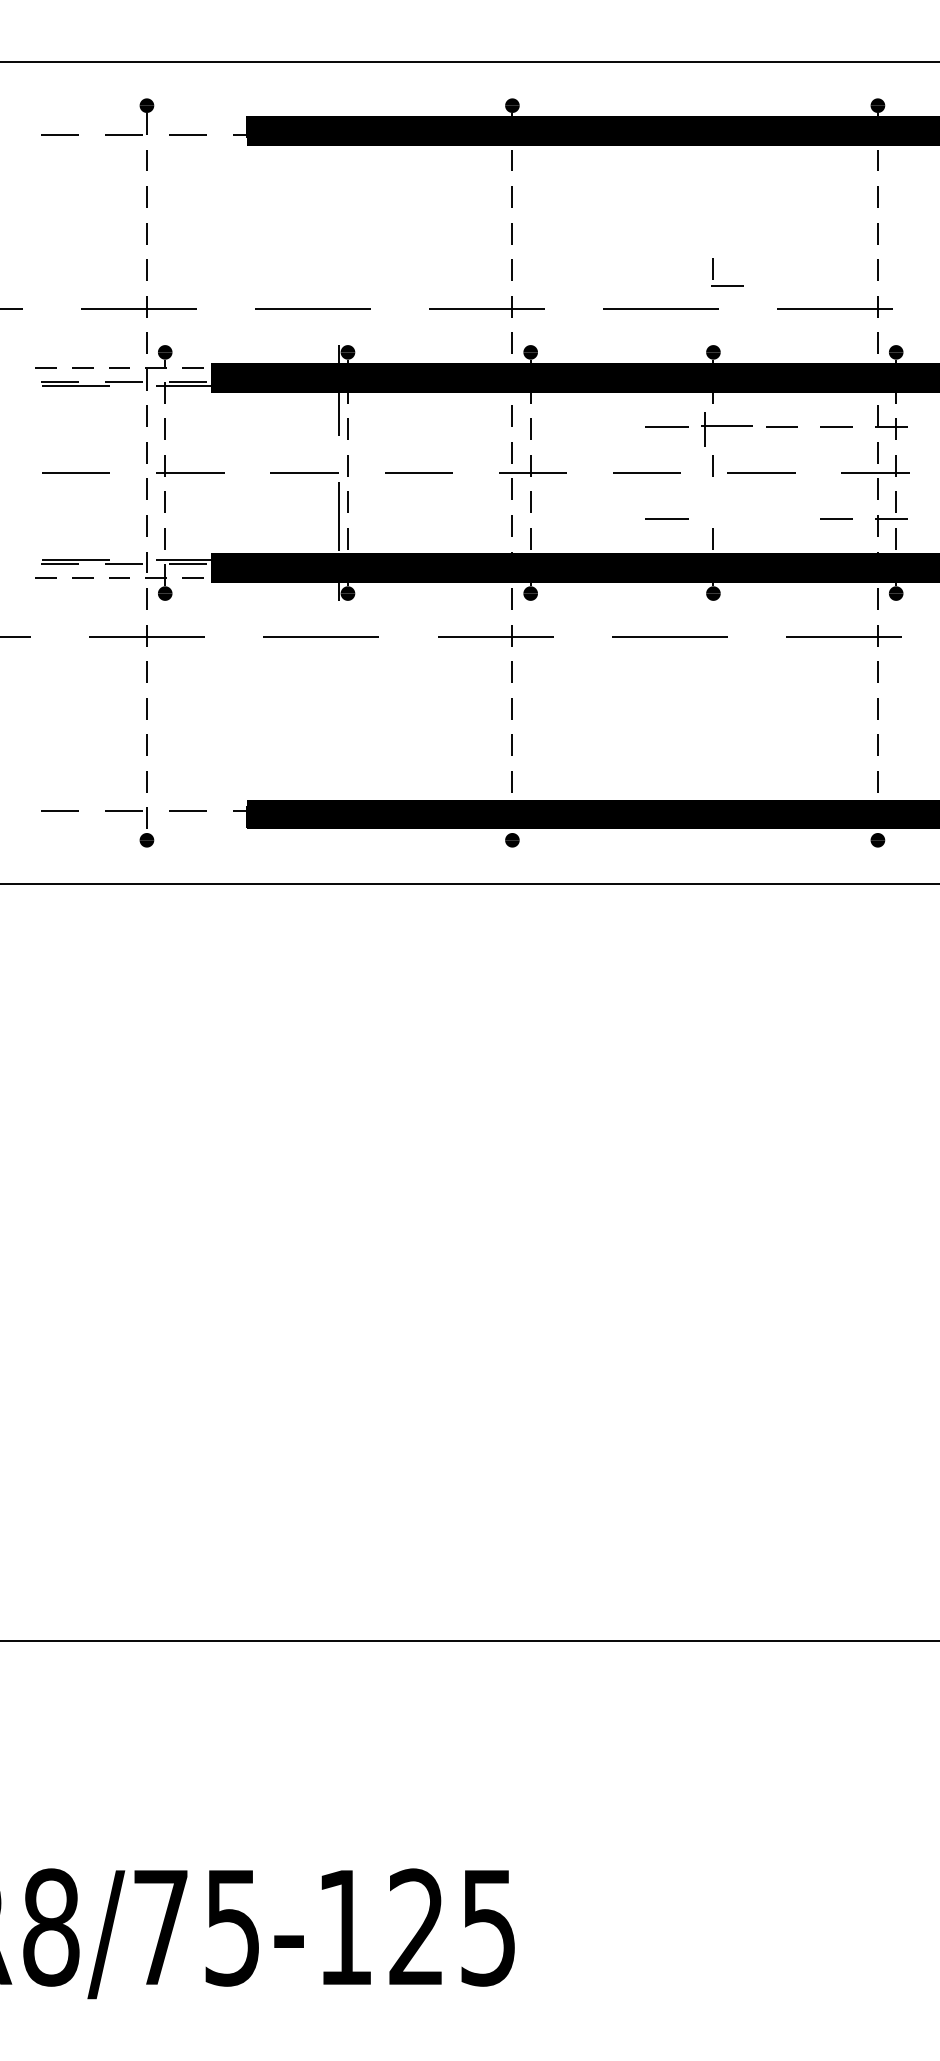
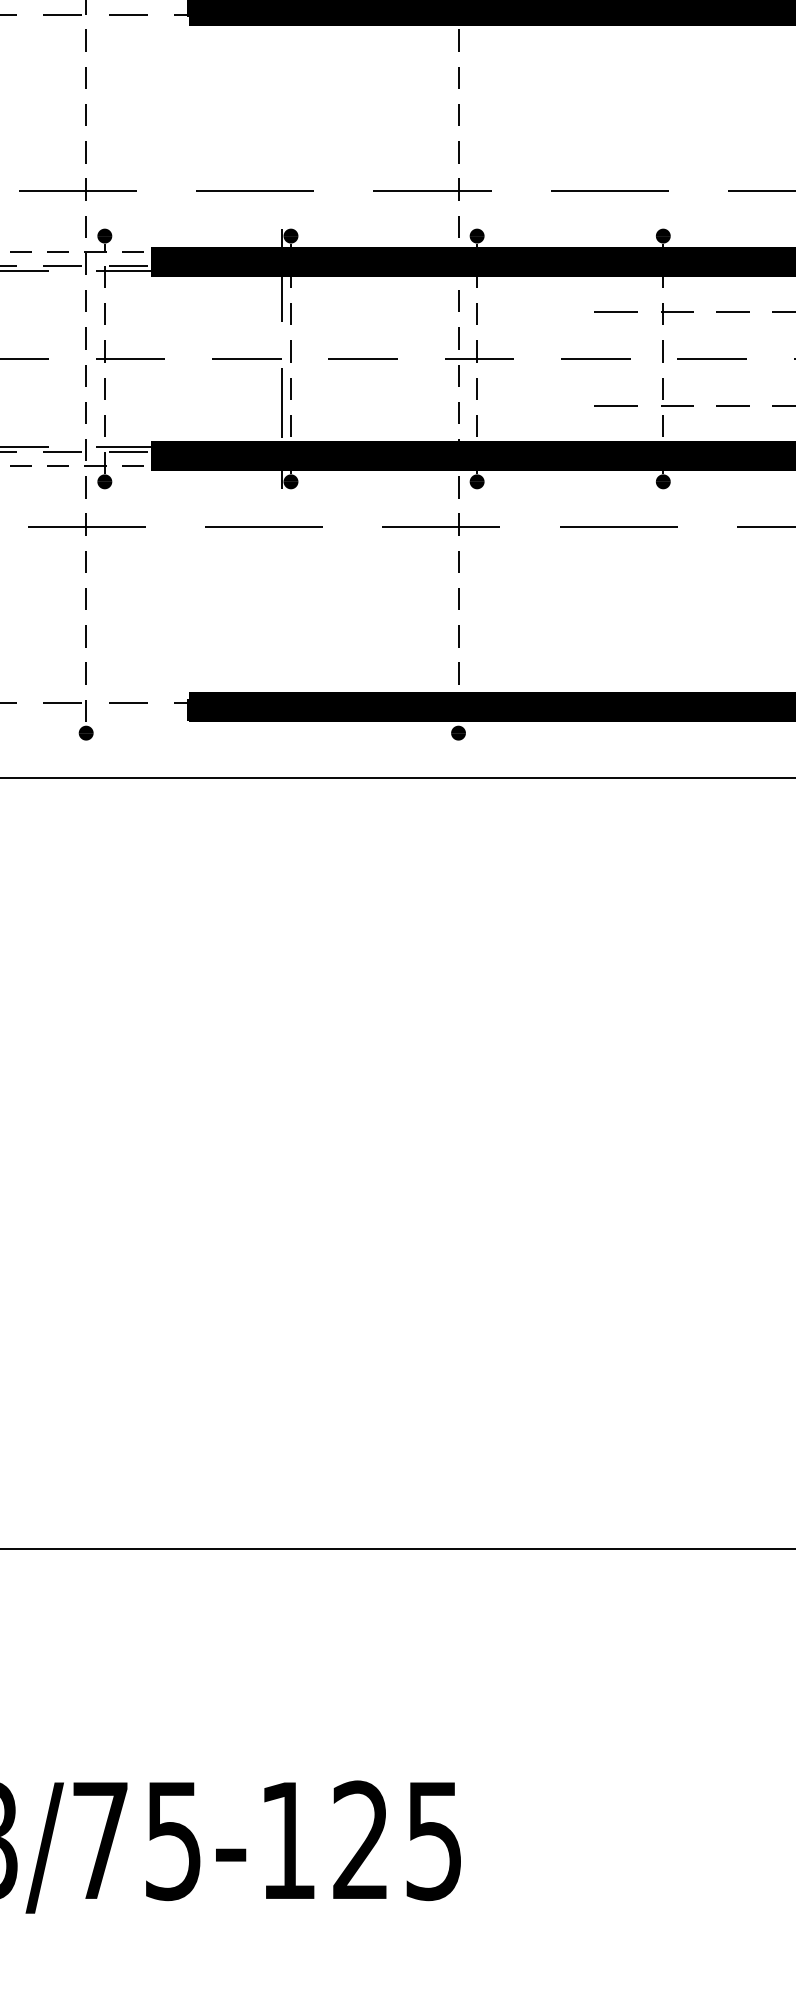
part: (727, 285) -> (677, 405), moved
part: (727, 428) -> (677, 313), size x0.62
line: (781, 518) -> (732, 405), added

